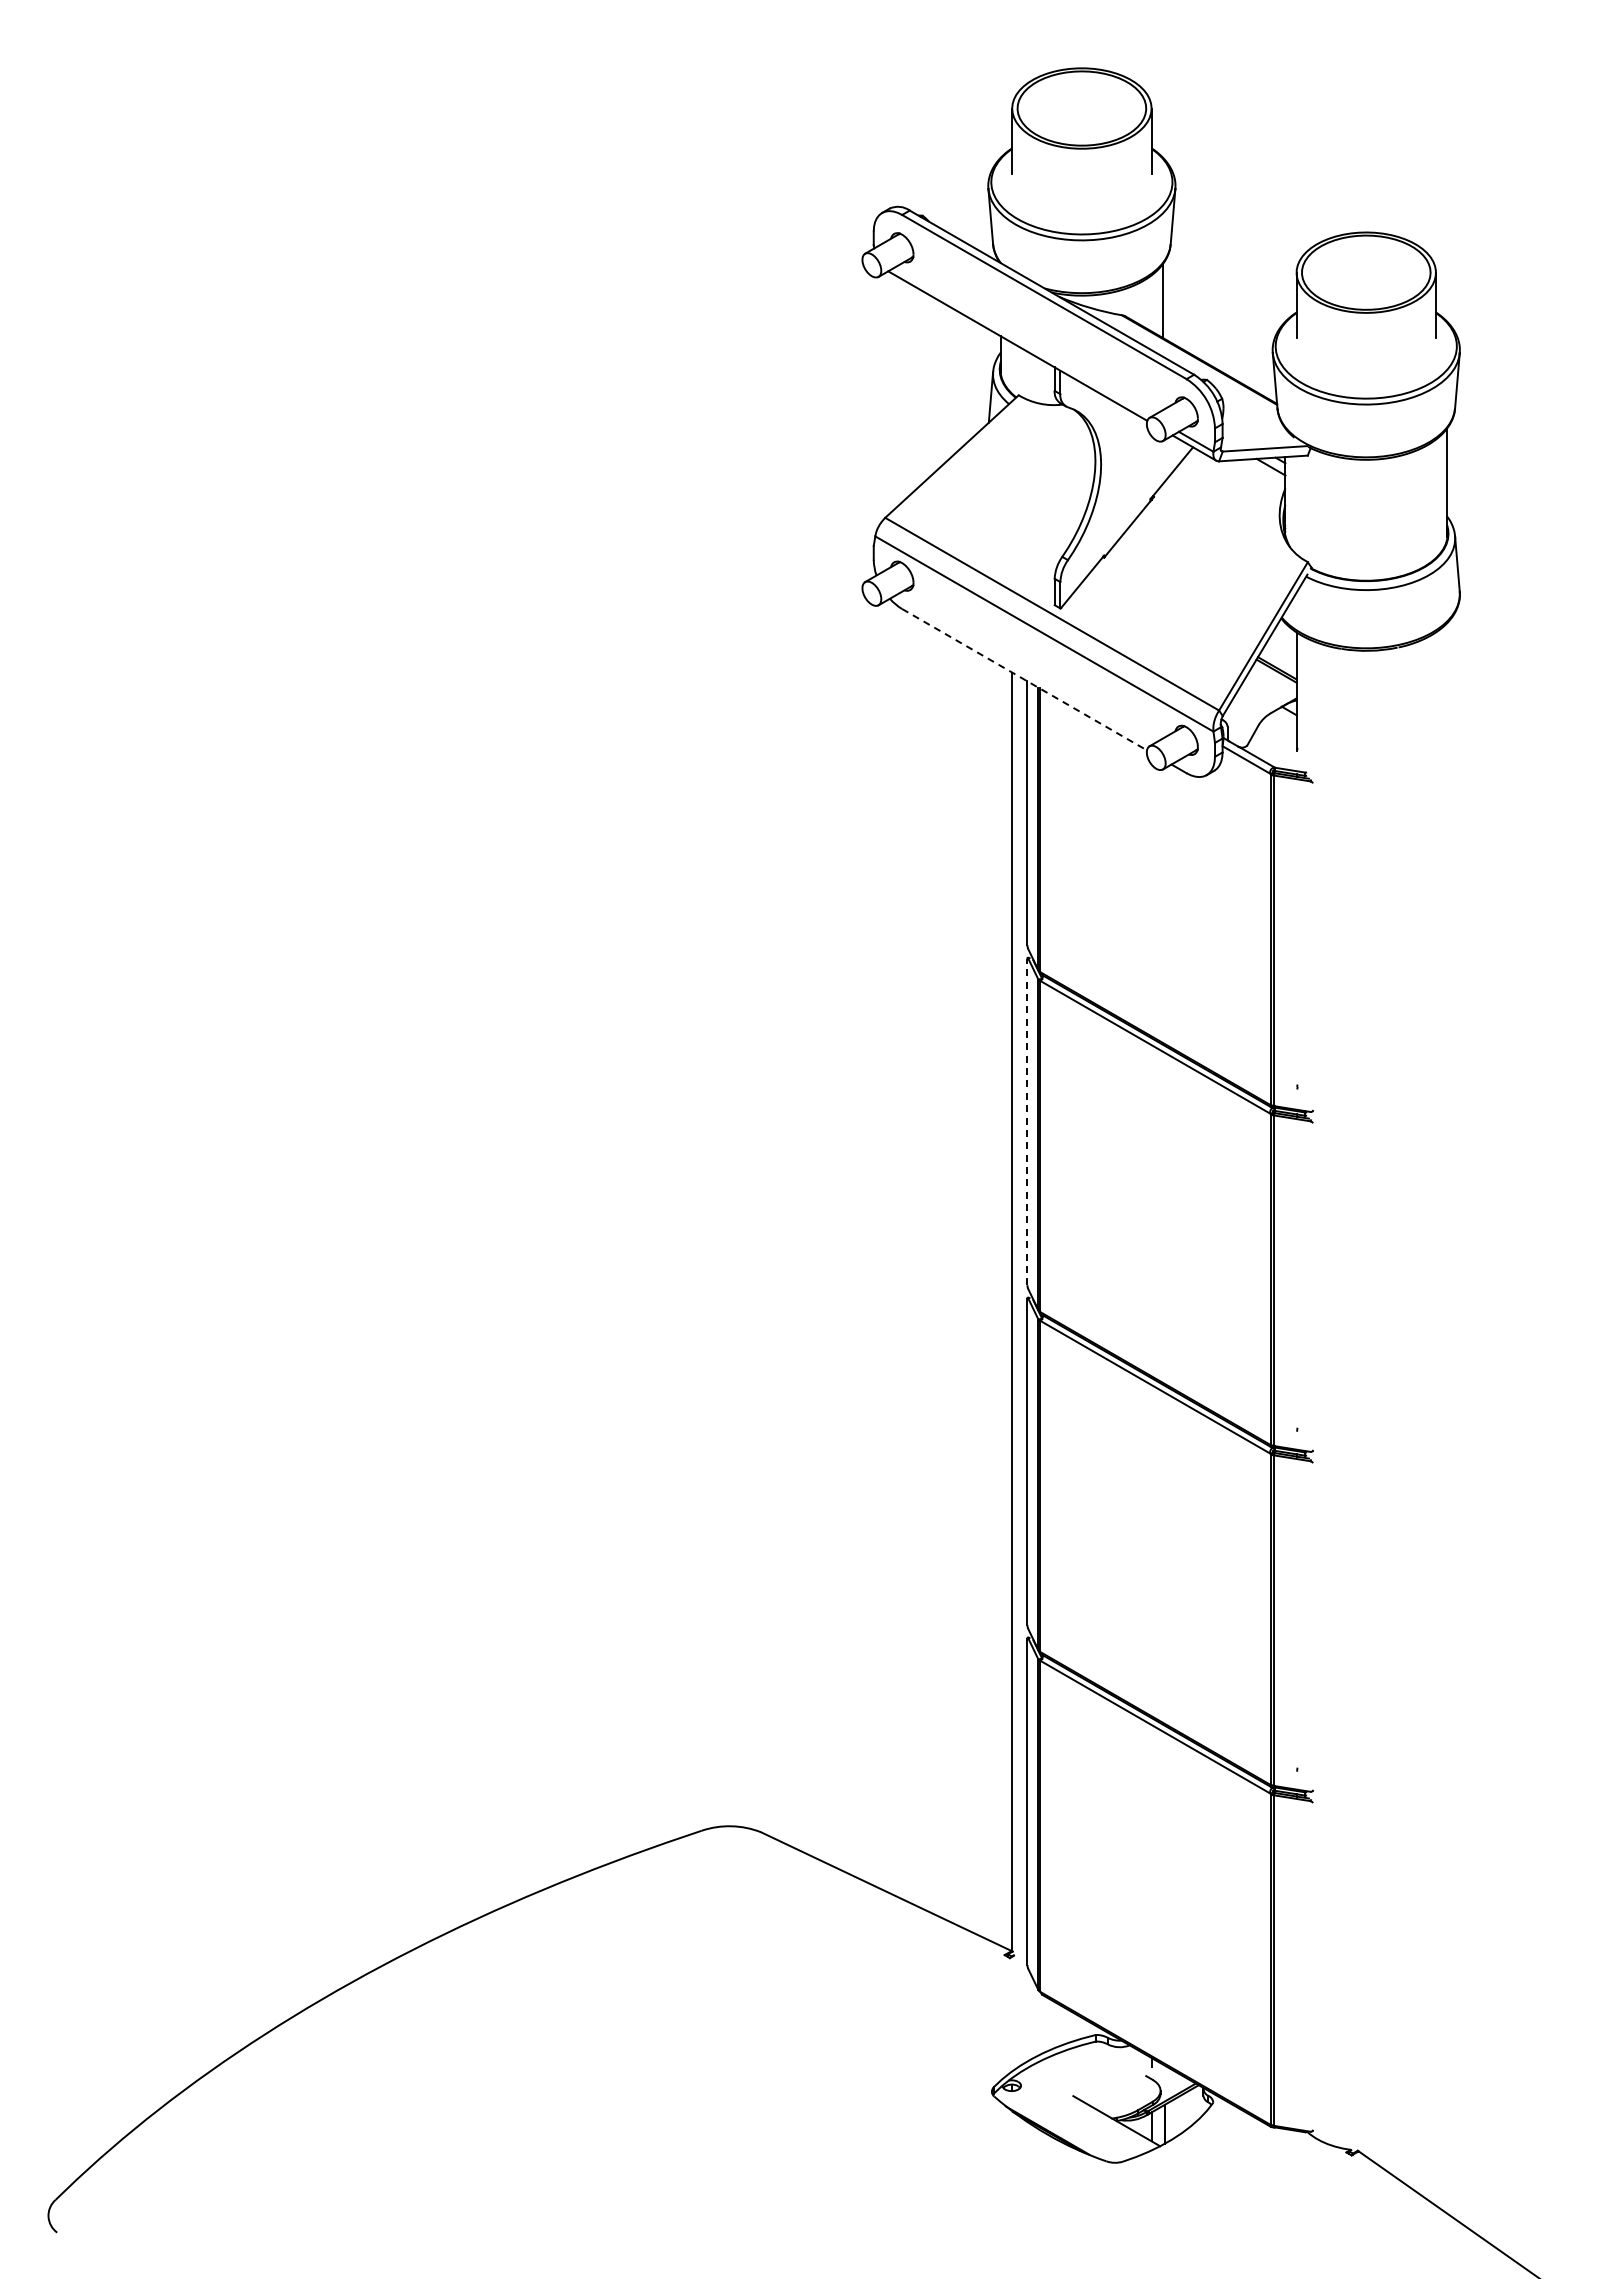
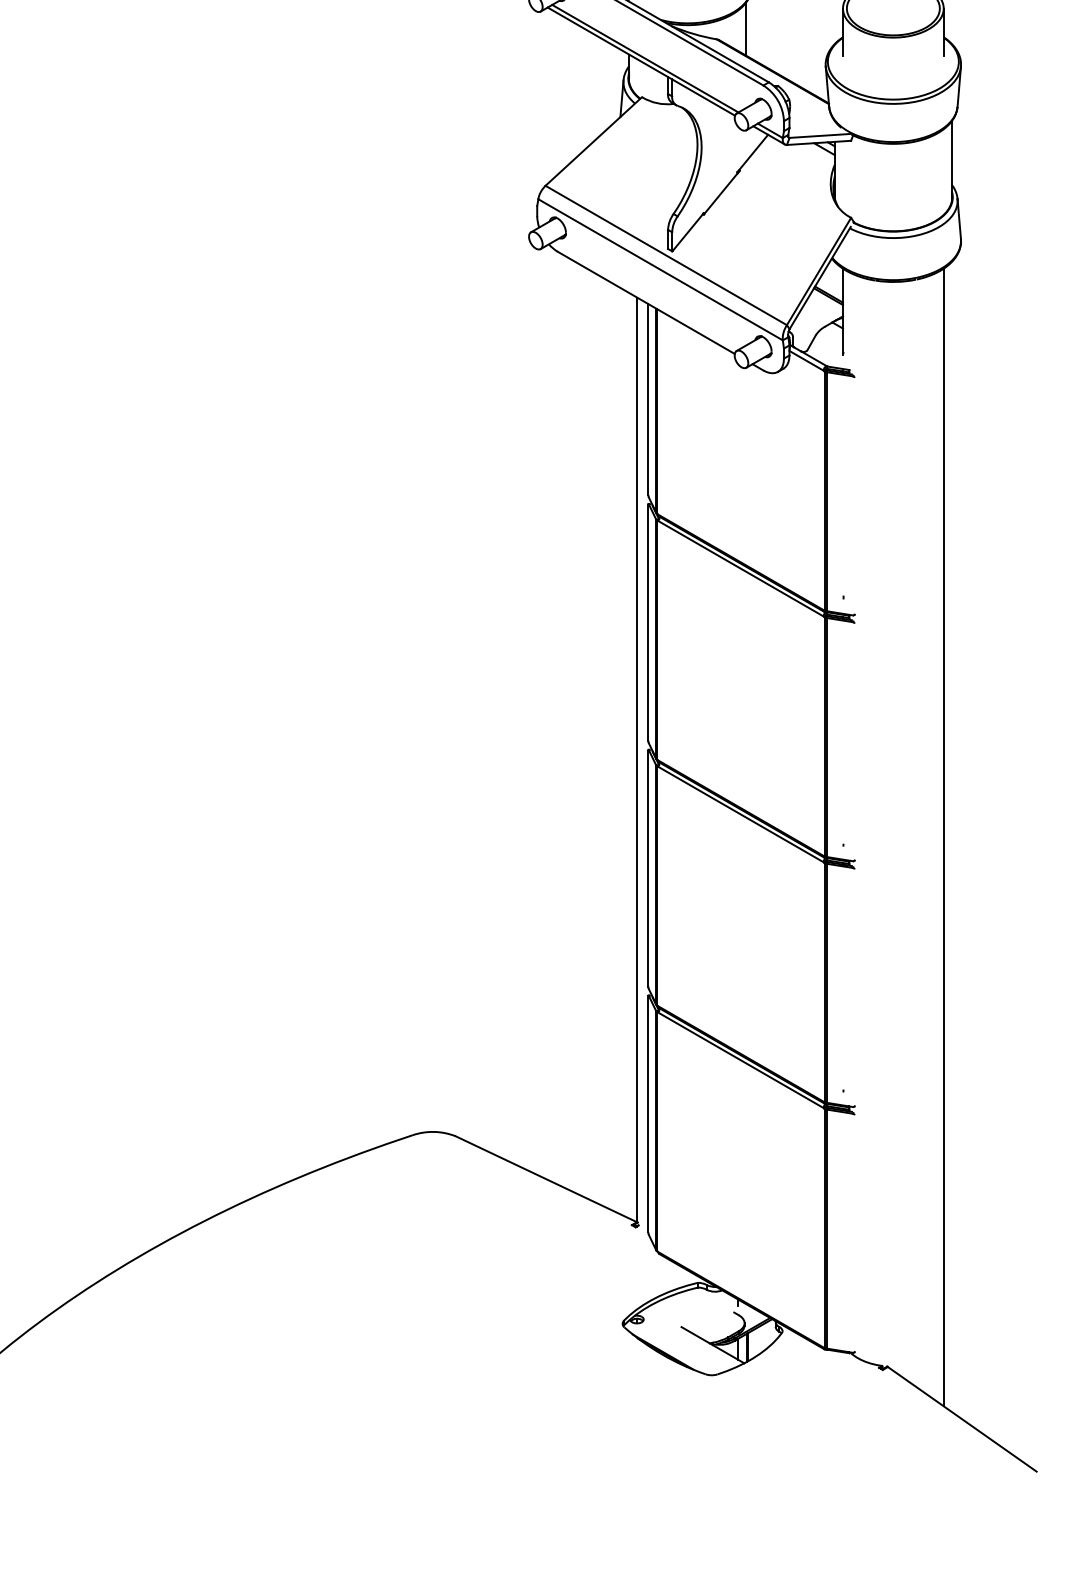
line: (1023, 341) -> (645, 58), added
line: (1025, 679) -> (646, 302), dashed -> solid
line: (1027, 1121) -> (648, 622), dashed -> solid
line: (1435, 1418) -> (943, 837), added

